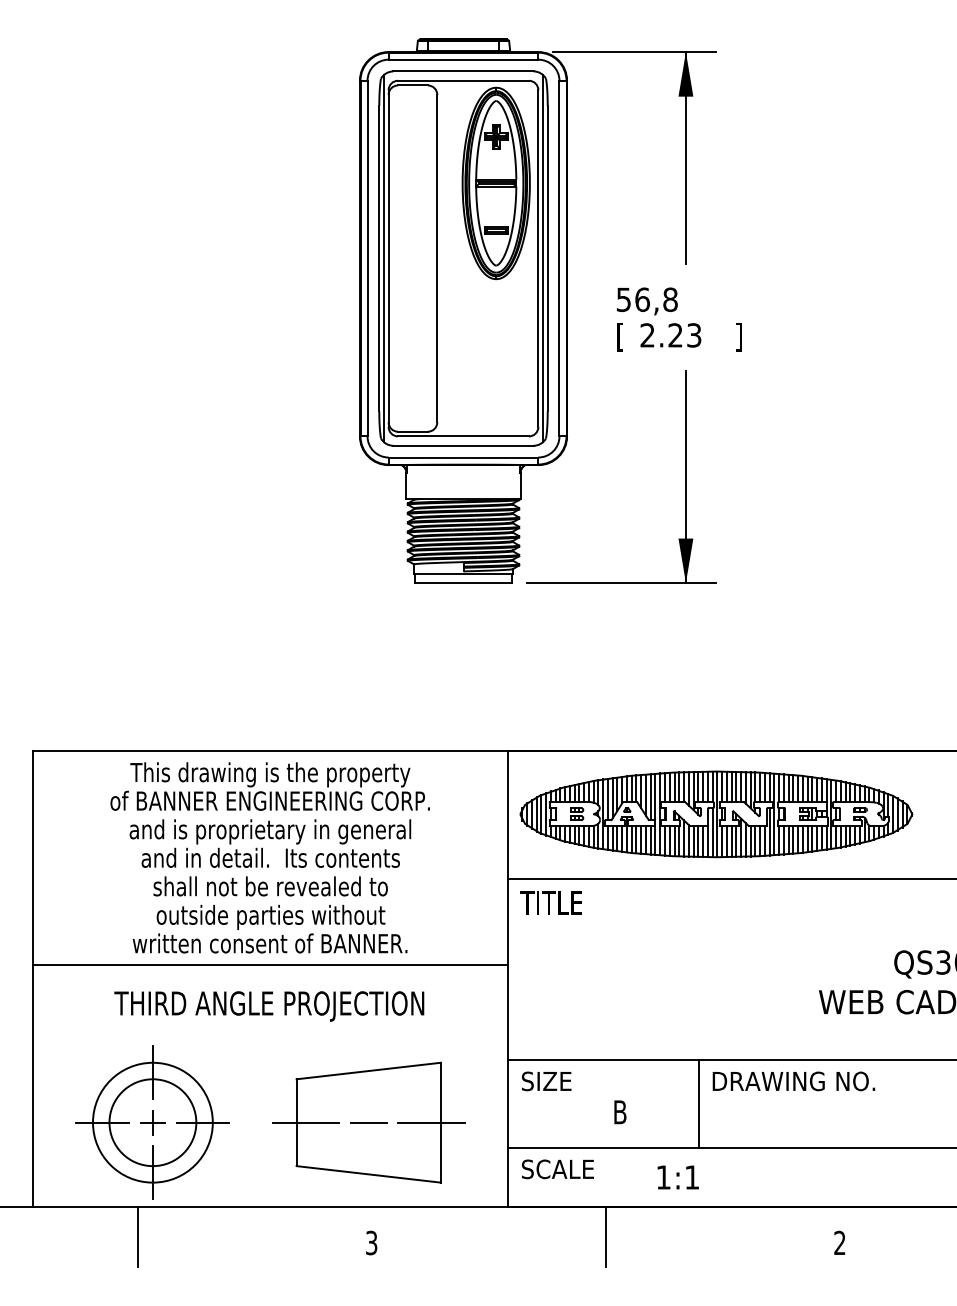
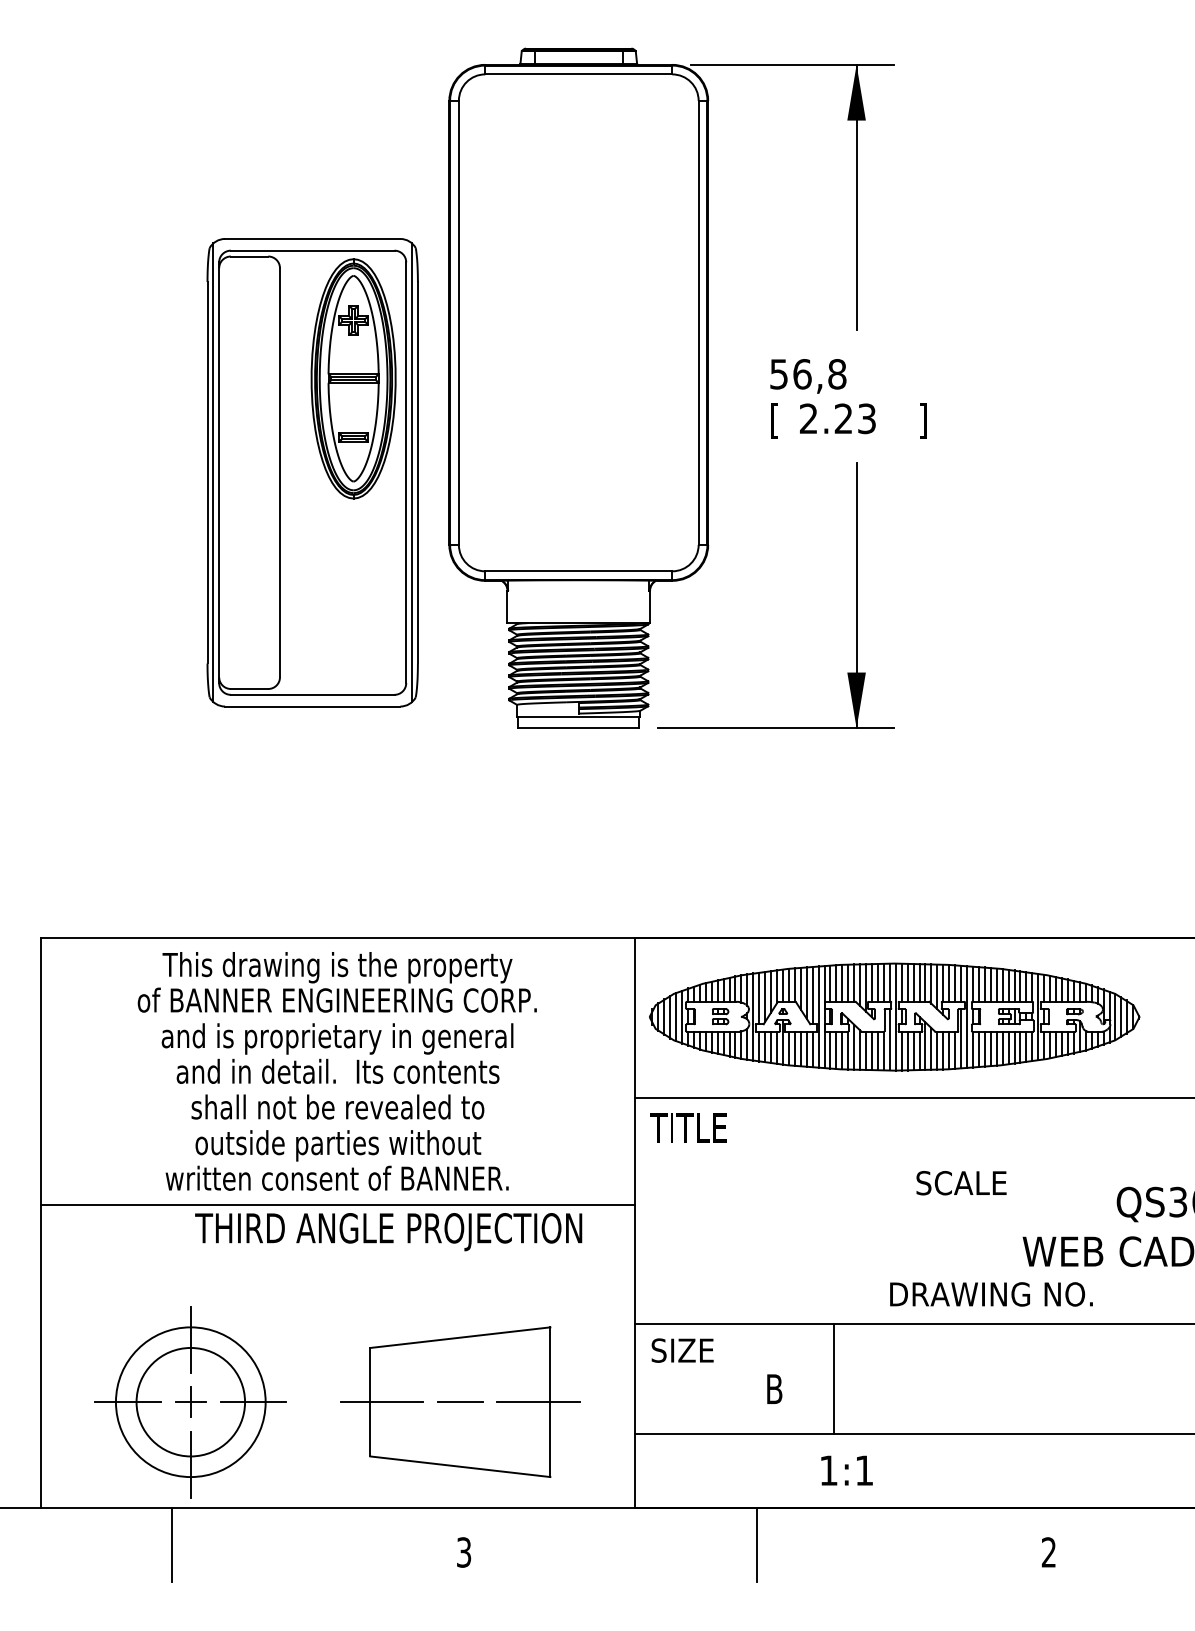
part: (463, 258) -> (312, 472), moved
text: (269, 1006) -> (388, 1232), moved
text: (793, 1081) -> (990, 1294), moved
line: (698, 1103) -> (833, 1378), moved
text: (557, 1169) -> (960, 1183), moved

